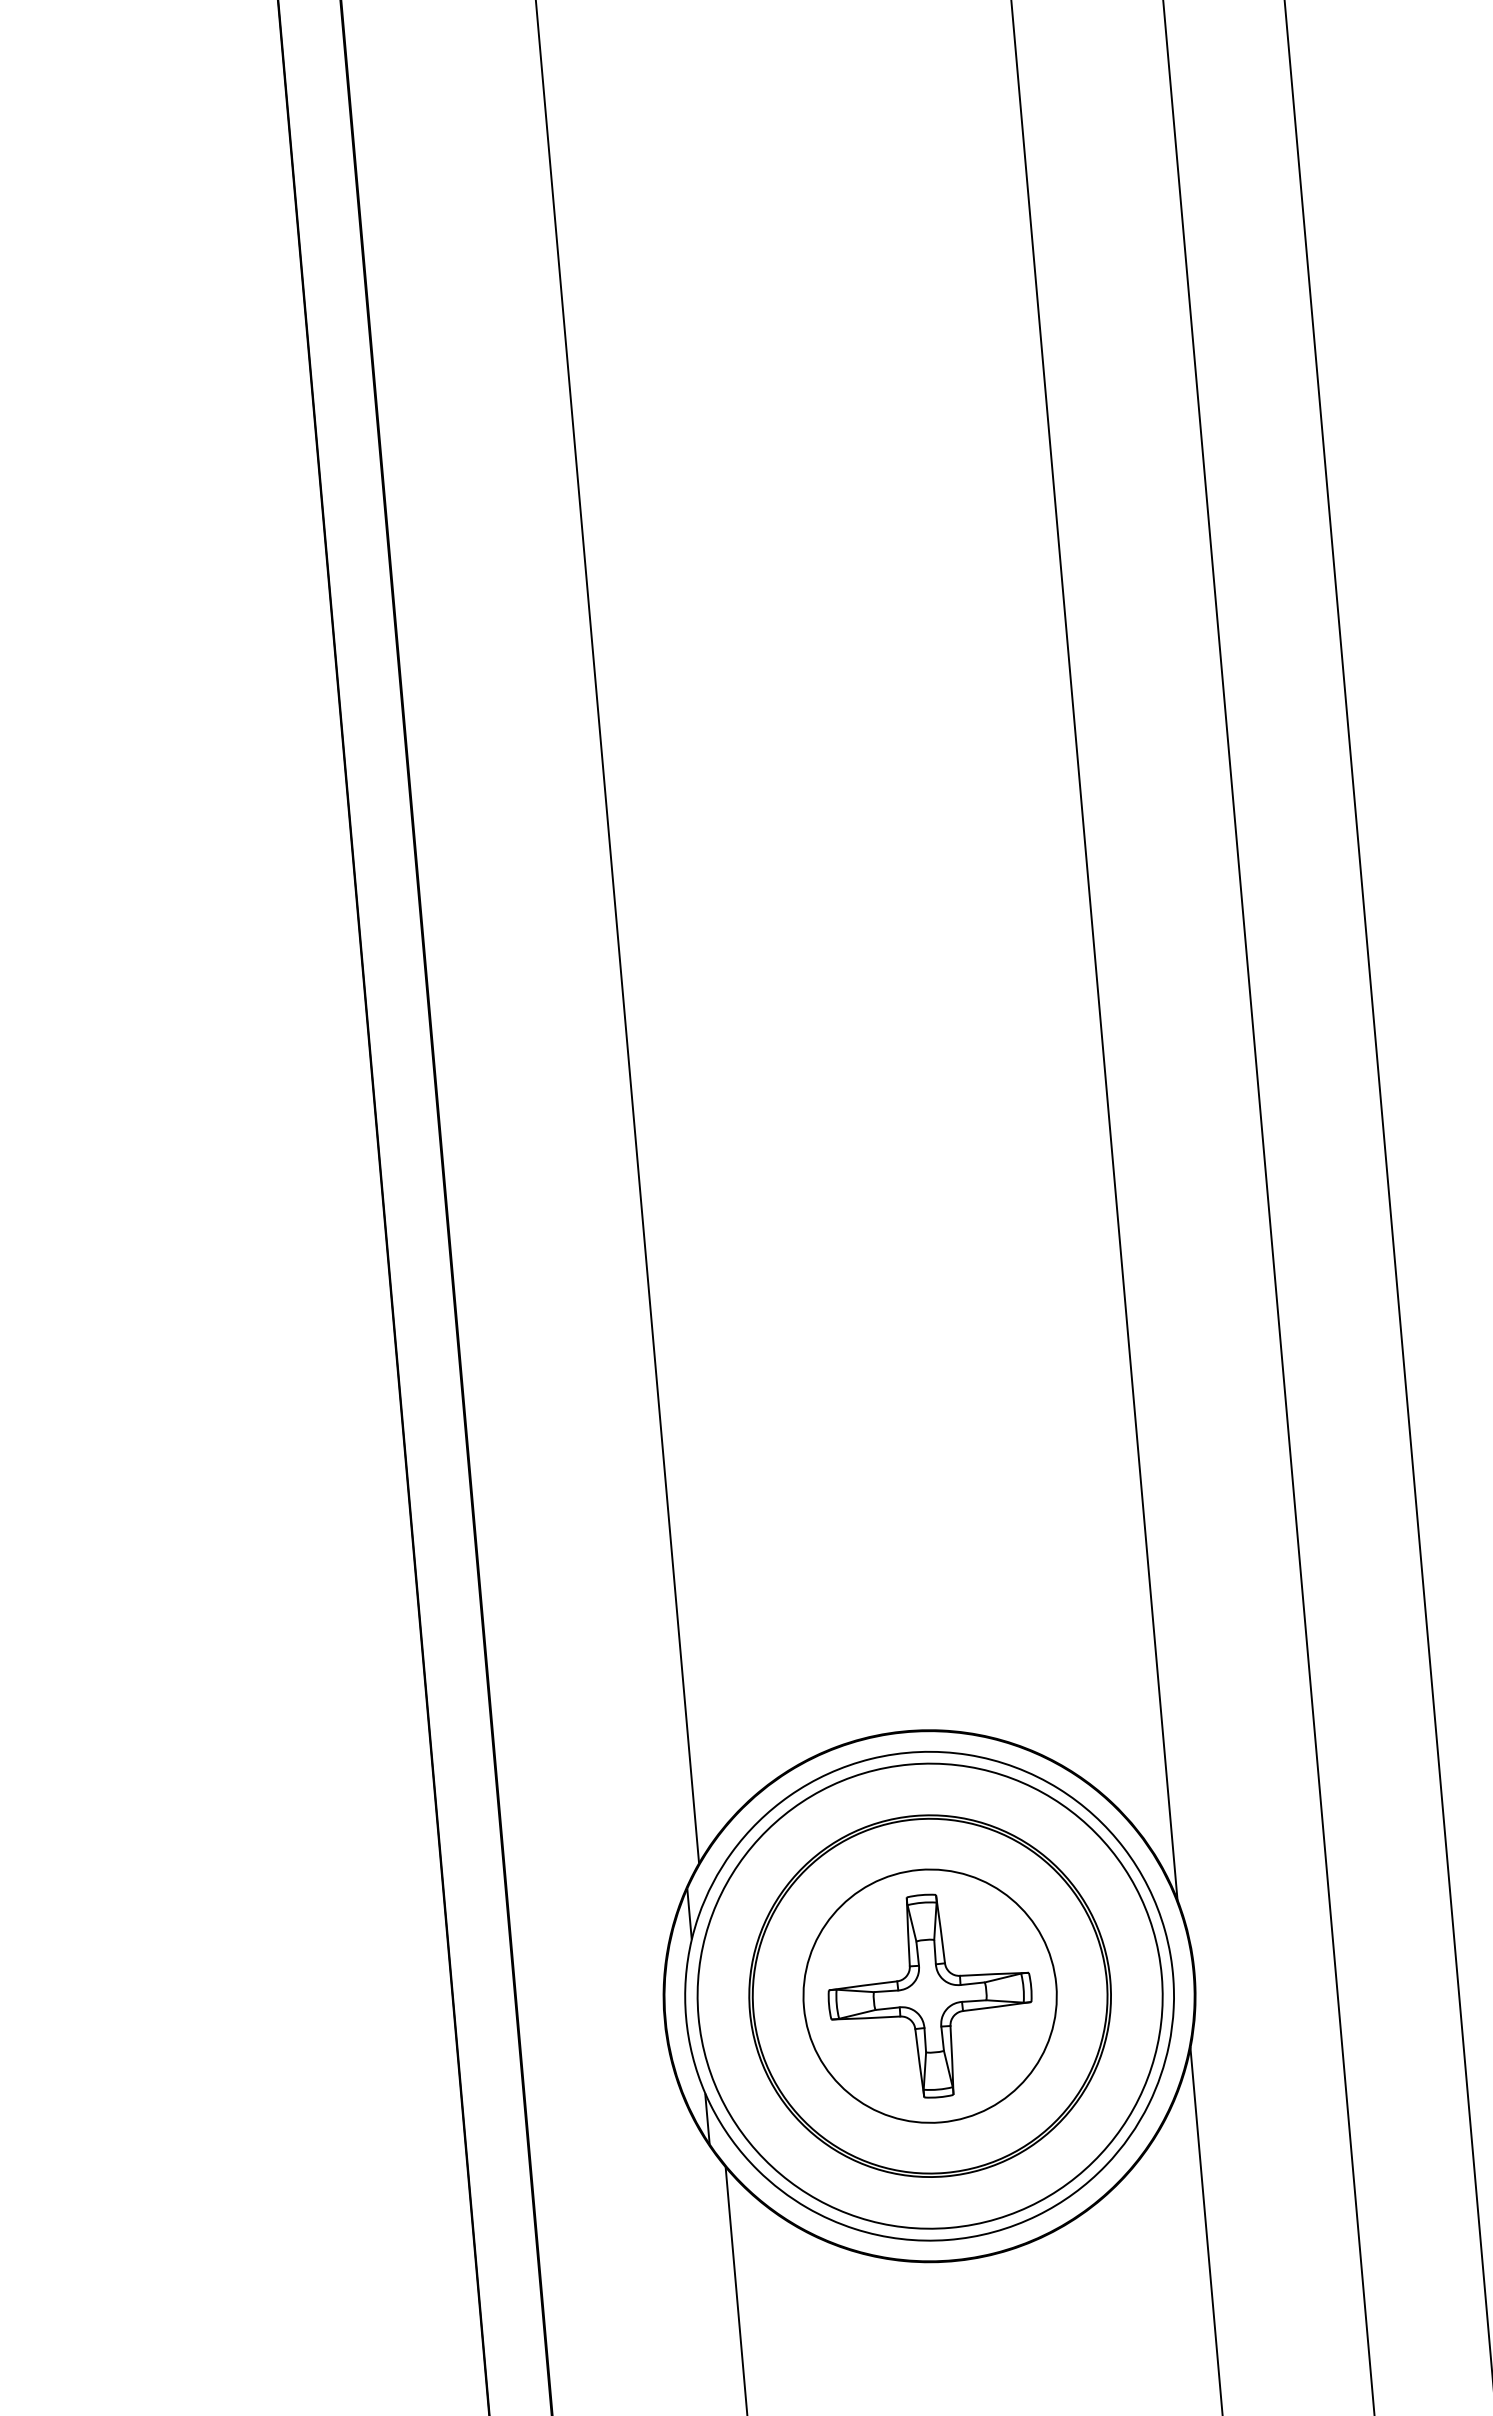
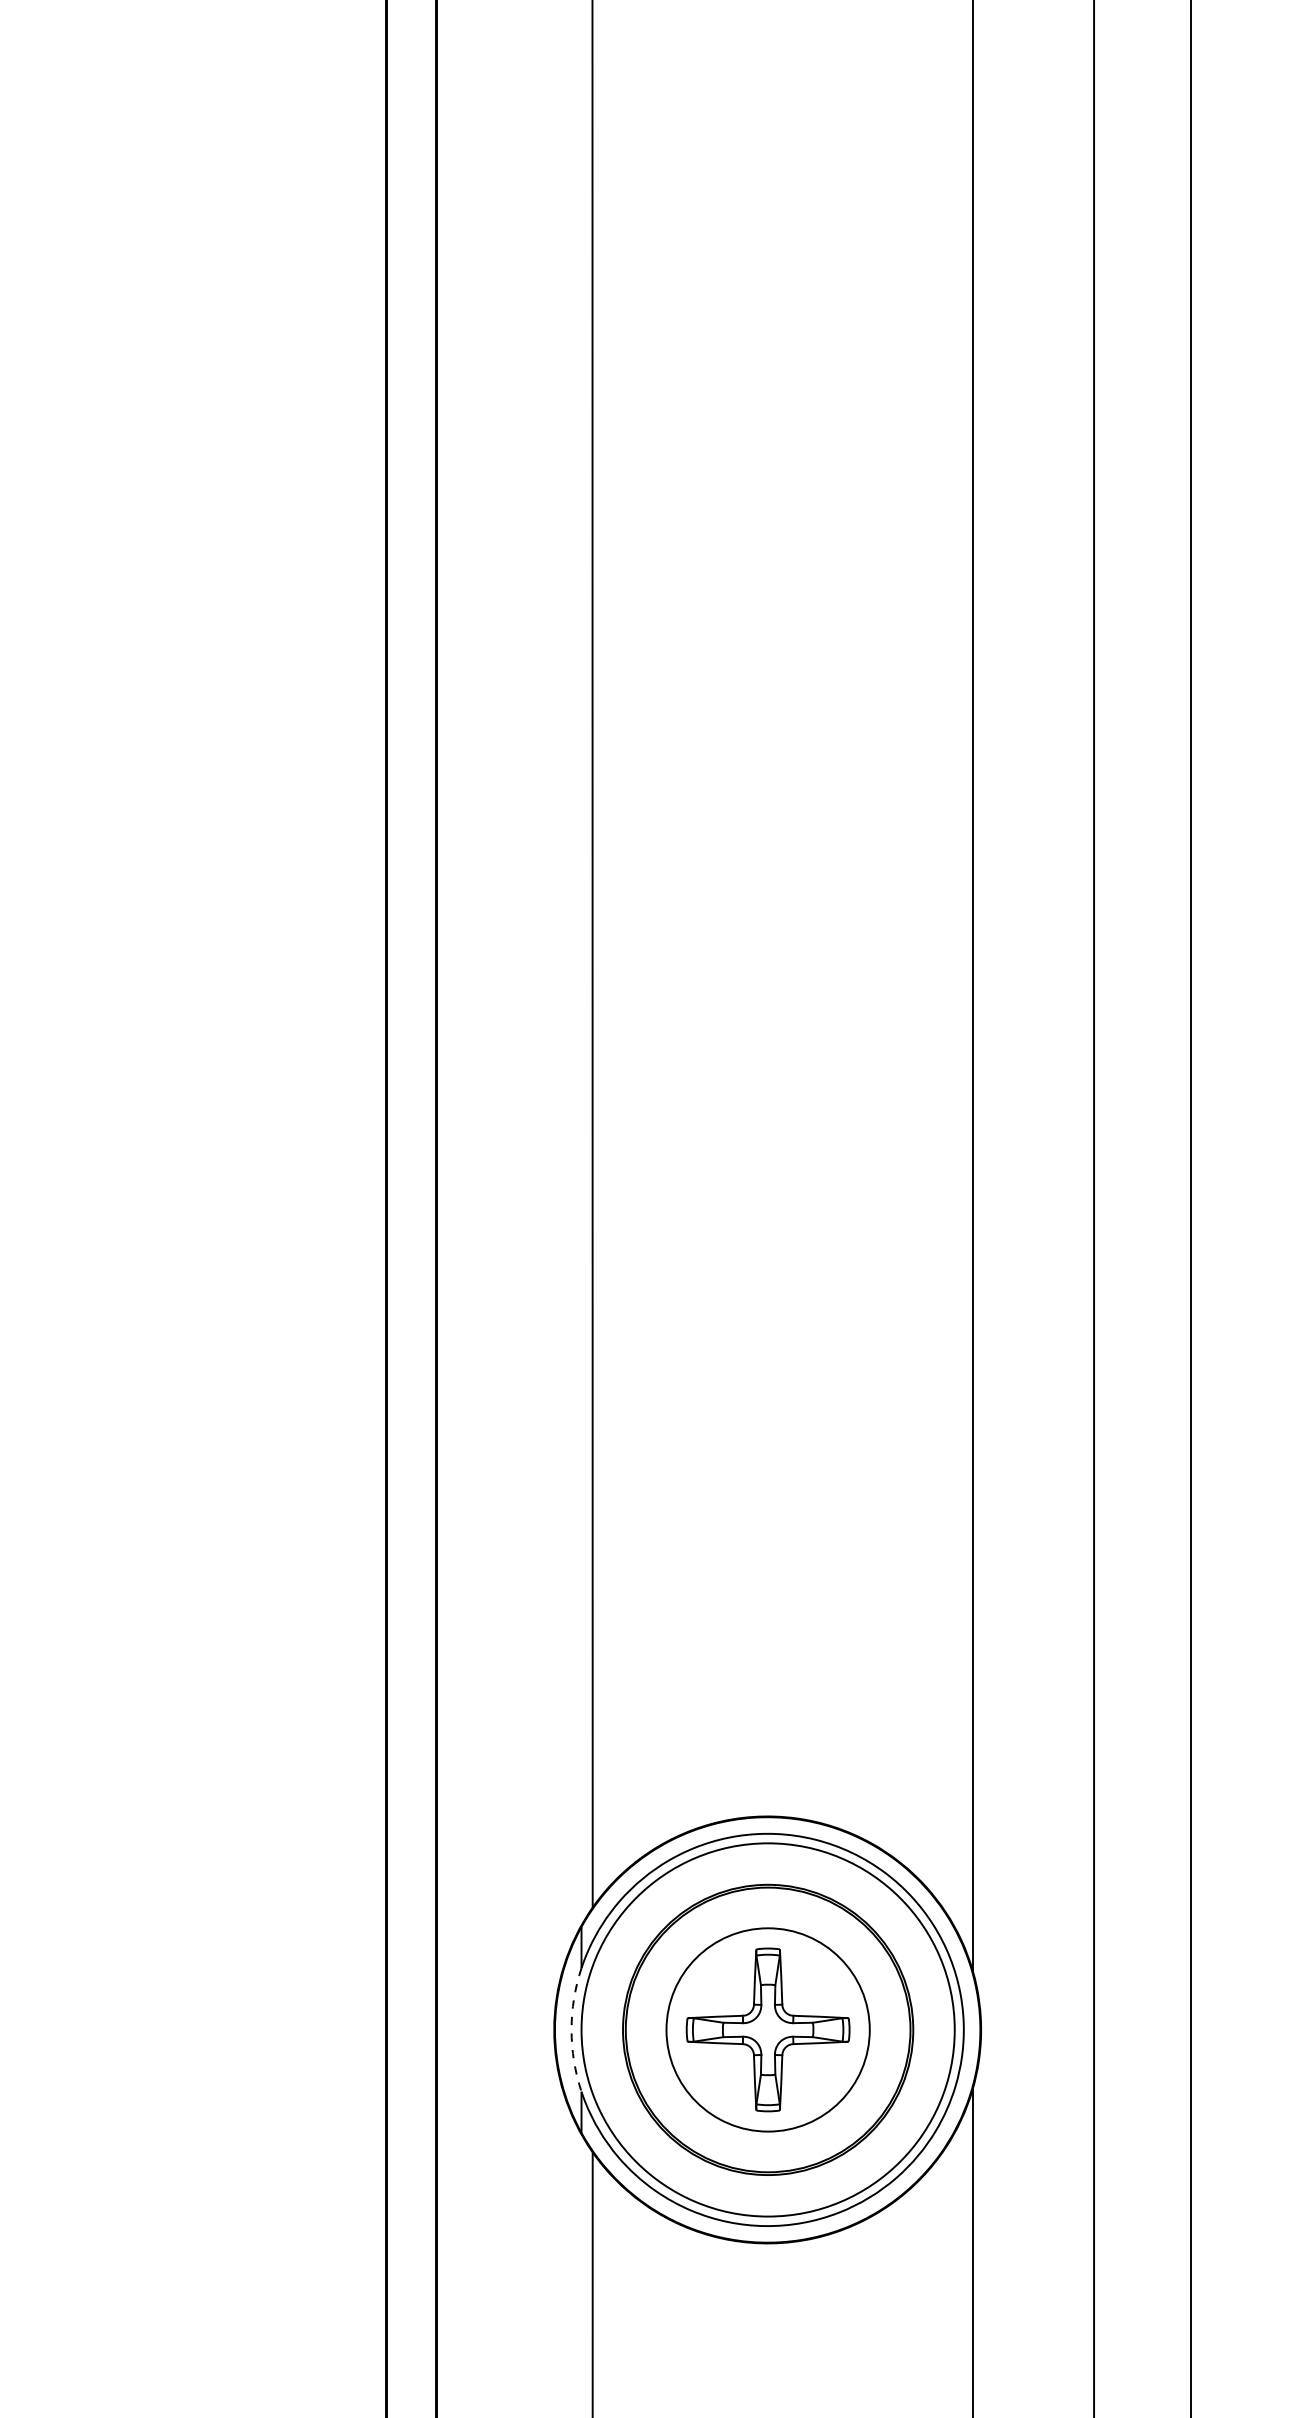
arc: (685, 2016) -> (571, 2029), solid -> dashed

